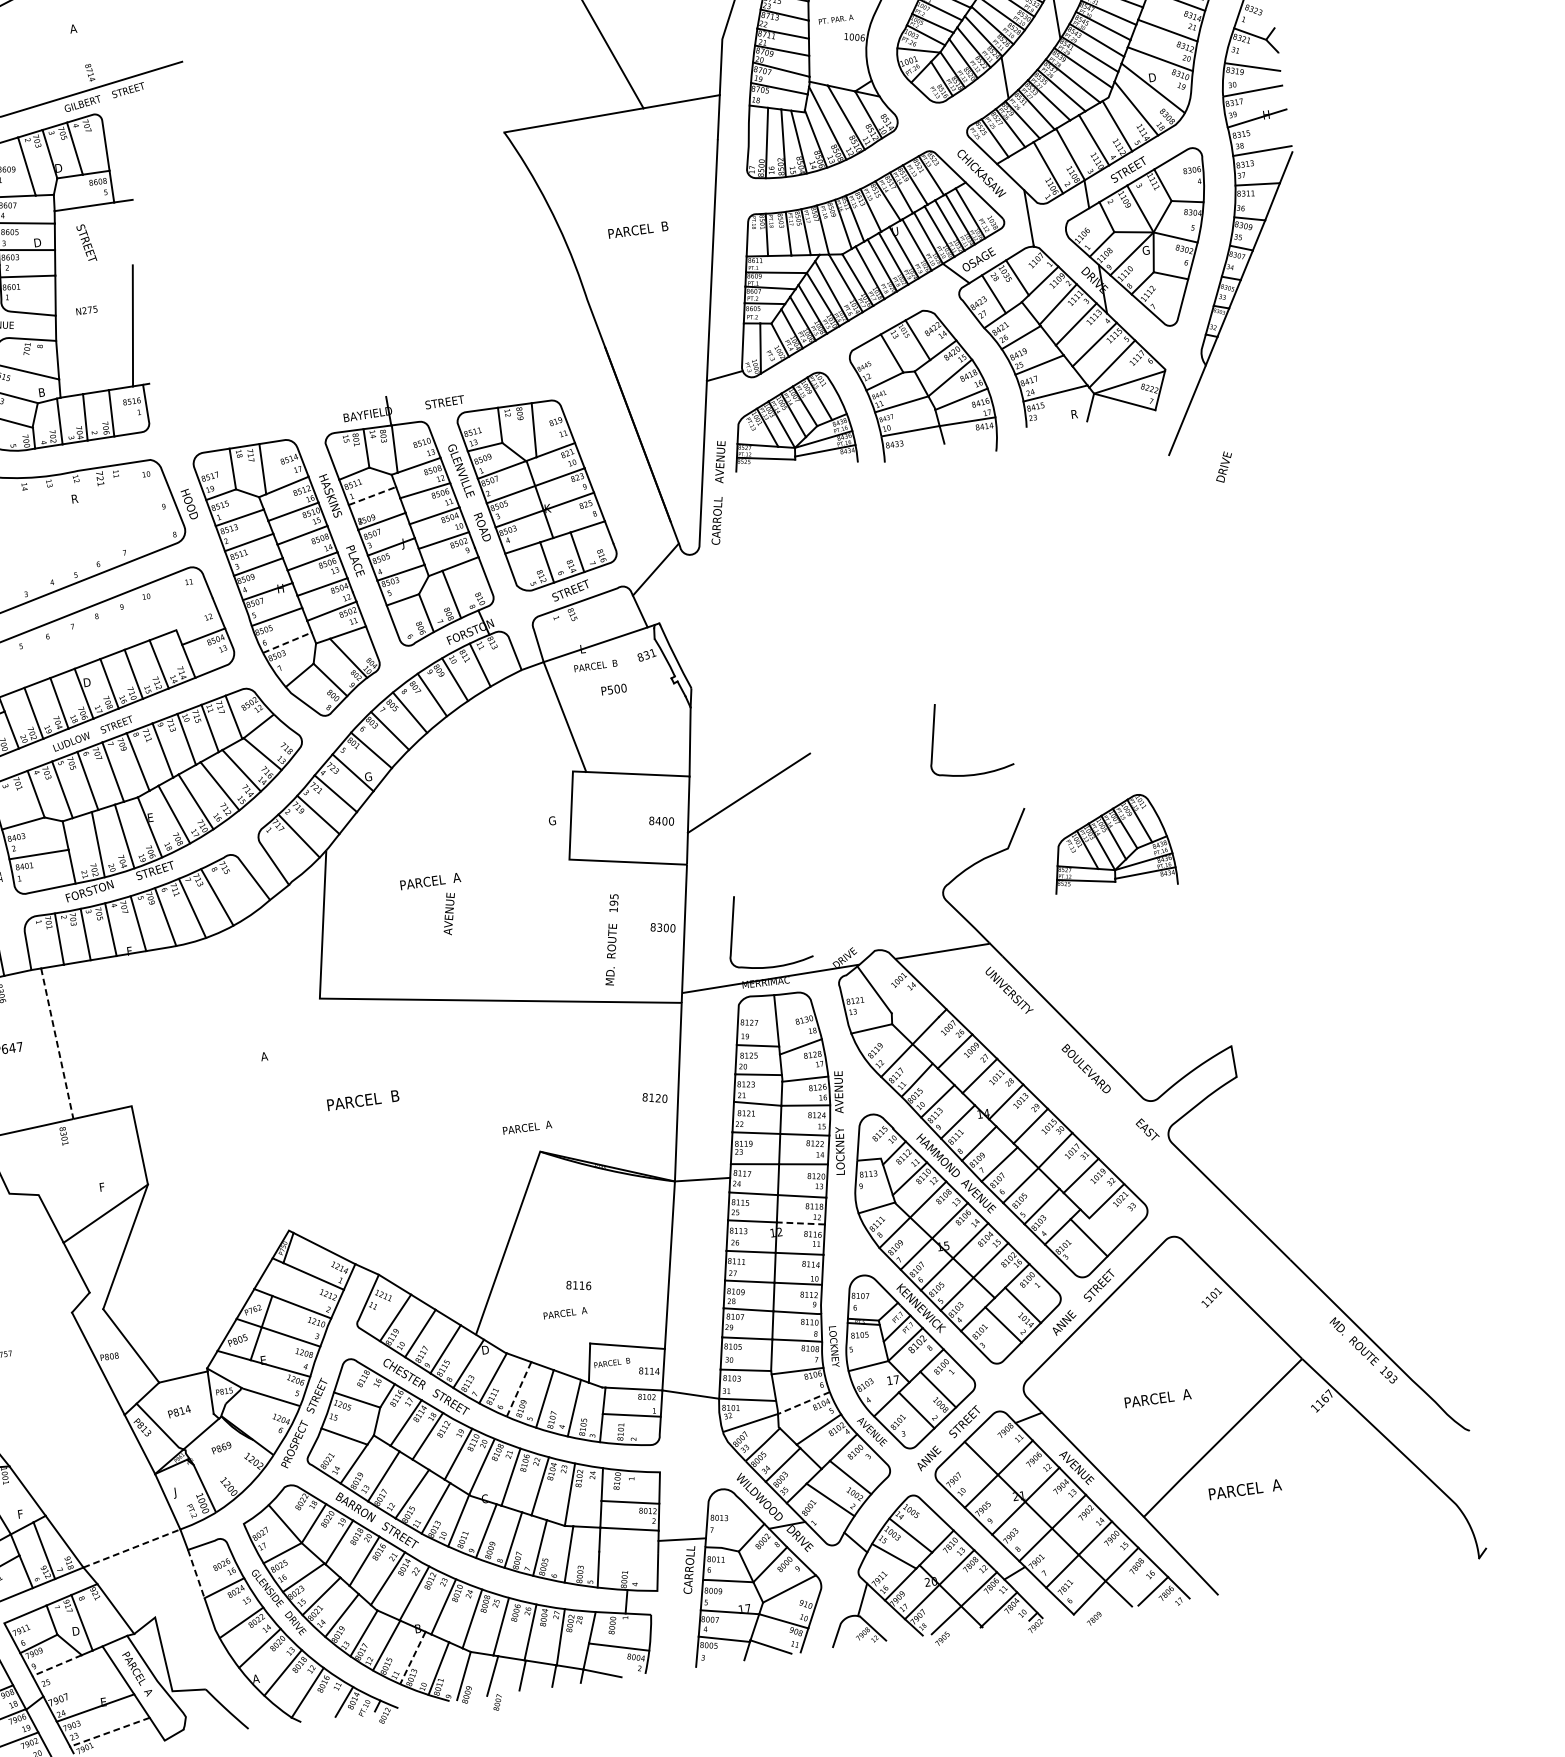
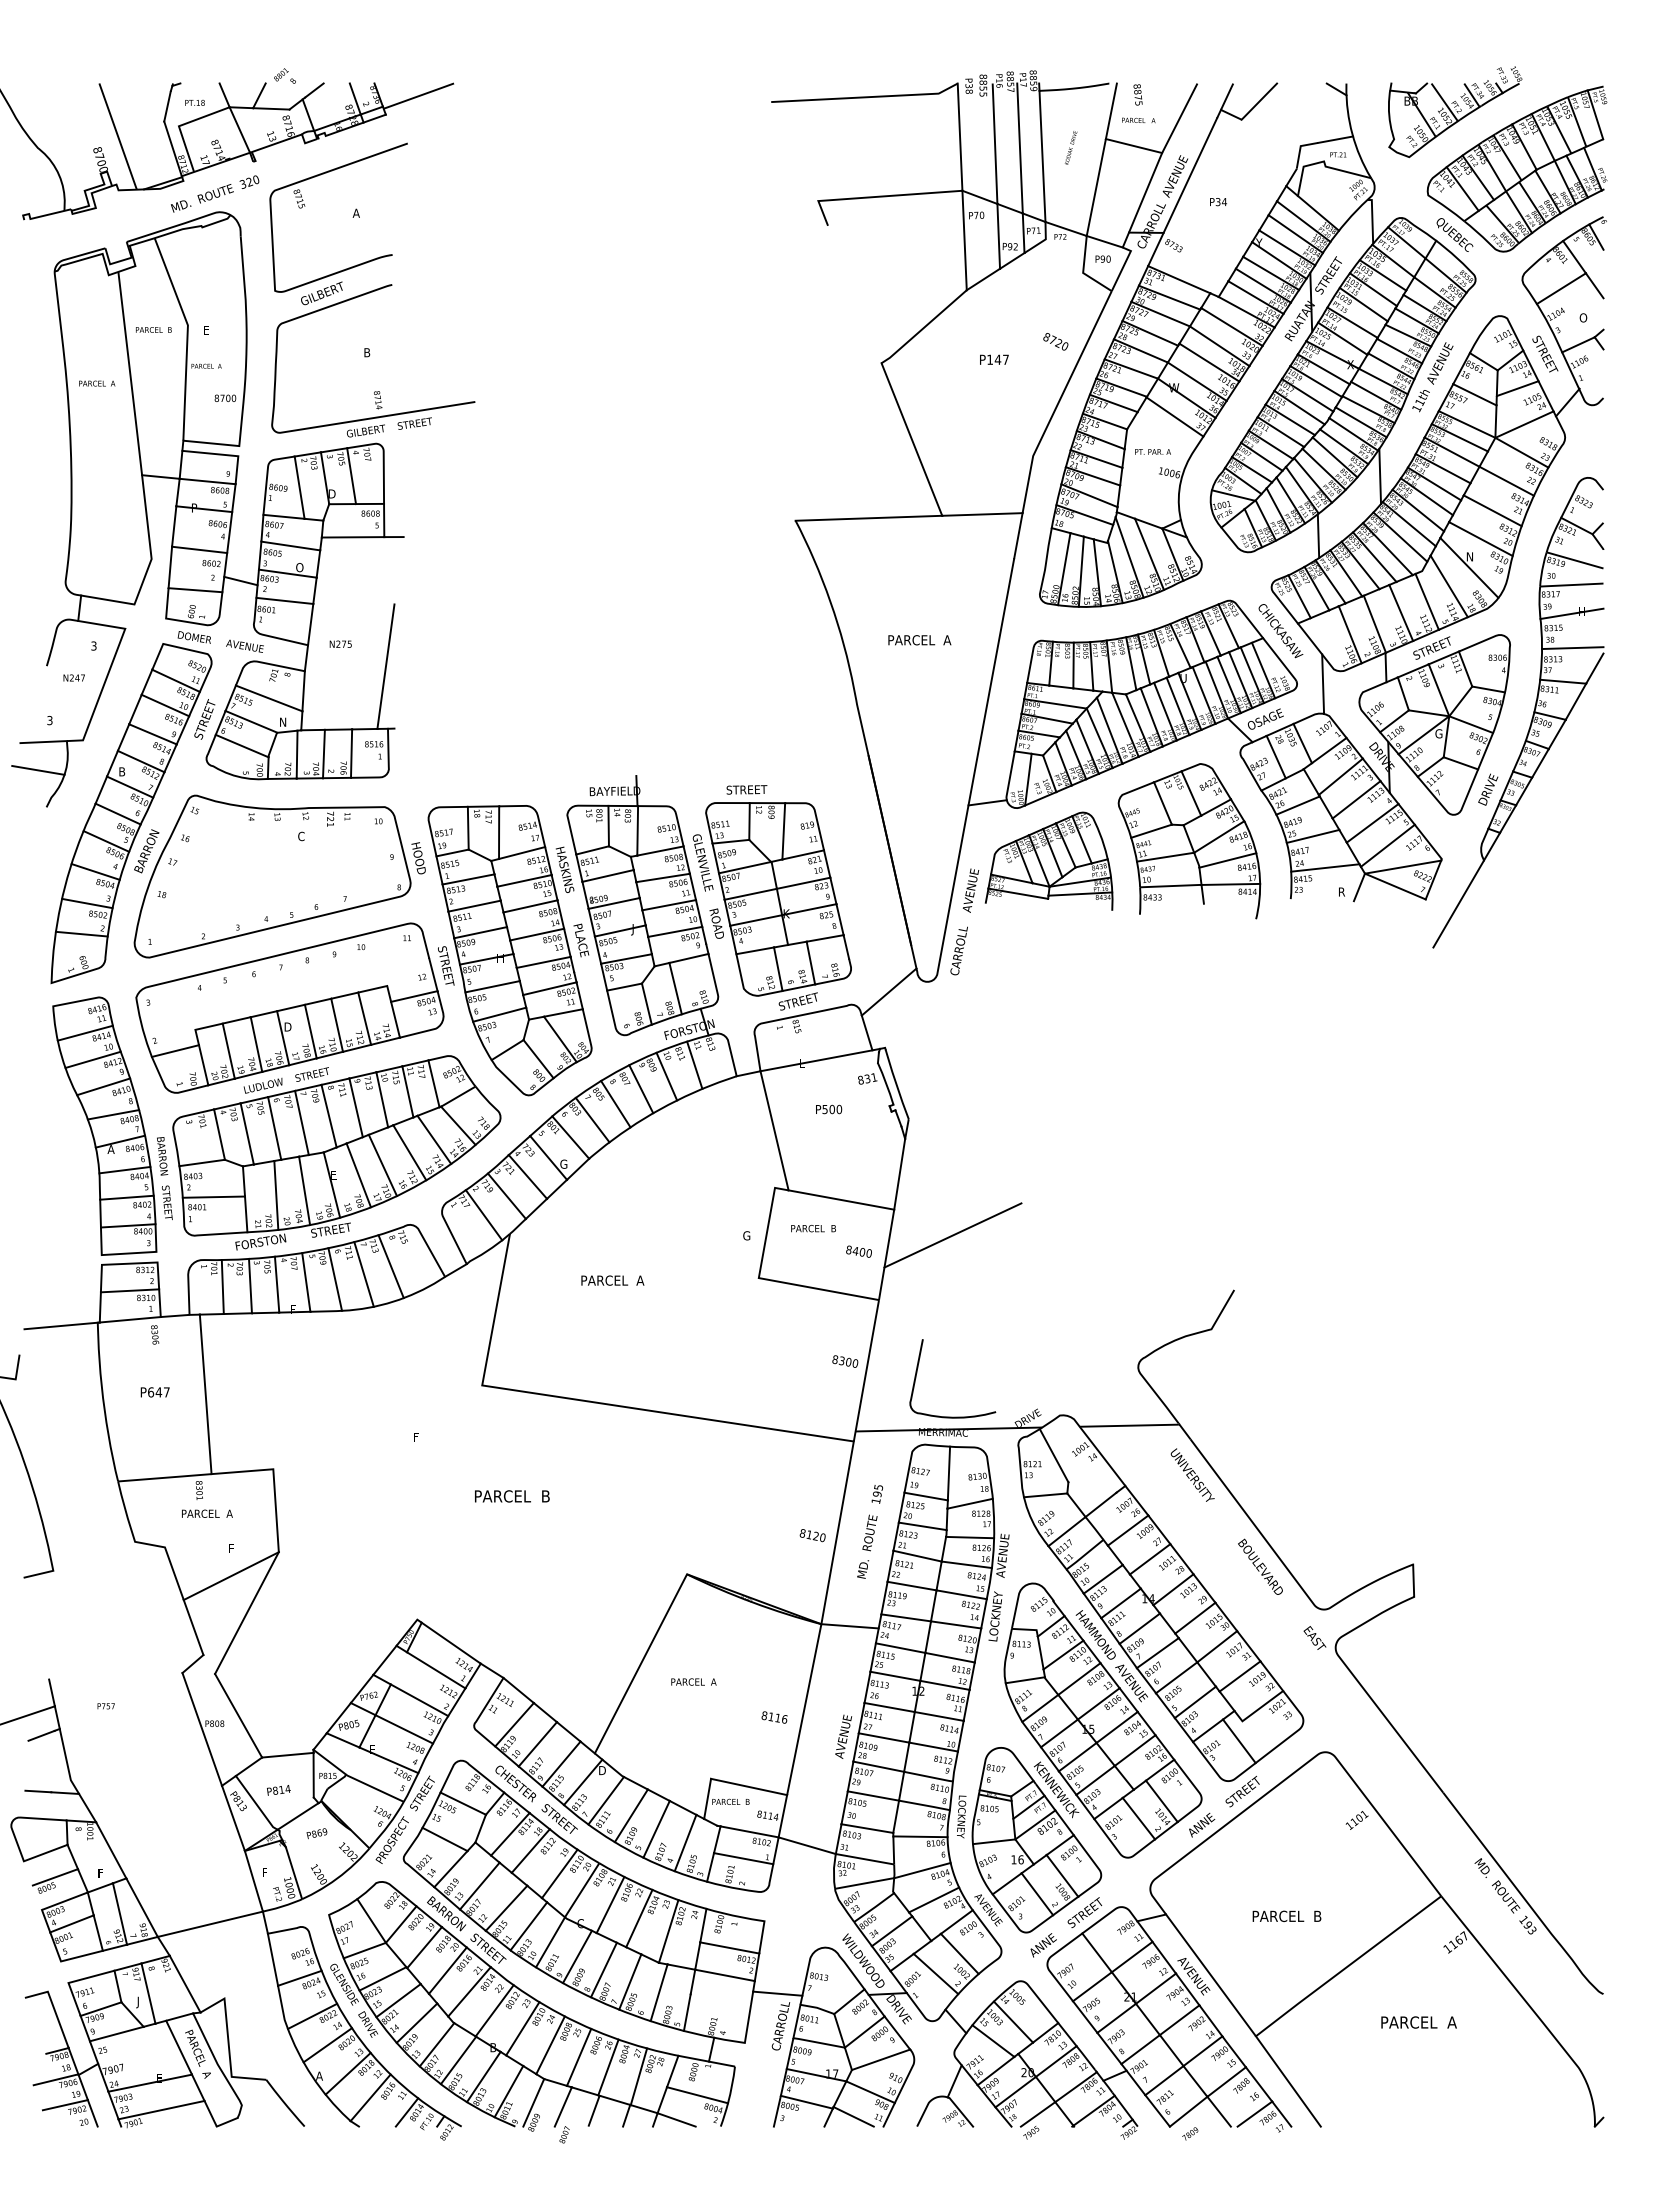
text: (72, 28) -> (366, 352), A -> B
text: (1152, 77) -> (1470, 556), D -> N
text: (665, 226) -> (947, 640), PARCEL  B -> PARCEL  A
text: (37, 242) -> (299, 567), D -> O
text: (86, 242) -> (446, 965), moved
text: (42, 391) -> (283, 721), B -> N
text: (444, 402) -> (746, 789), moved
text: (1224, 466) -> (1488, 789), moved
line: (372, 495) -> (608, 875), dashed -> solid
text: (74, 498) -> (301, 836), R -> C
line: (288, 642) -> (500, 1014), dashed -> solid
text: (595, 665) -> (813, 1228), moved
curve: (934, 737) -> (1151, 1204), removed
part: (1110, 845) -> (1317, 1340), removed
text: (449, 913) -> (843, 1736), moved
text: (611, 939) -> (869, 1531), moved
line: (57, 1043) -> (205, 1394), dashed -> solid
text: (263, 1056) -> (416, 1436), A -> F
text: (527, 1127) -> (207, 1513), moved
line: (800, 1223) -> (944, 1685), dashed -> solid
text: (578, 1285) -> (774, 1717), moved
text: (564, 1312) -> (693, 1681), moved
text: (895, 1379) -> (1020, 1859), 17 -> 16
line: (519, 1389) -> (631, 1815), dashed -> solid
text: (1186, 1393) -> (1317, 1915), PARCEL  A -> PARCEL  B
line: (803, 1403) -> (921, 1870), dashed -> solid
text: (1244, 1489) -> (1418, 2022), moved
text: (175, 1493) -> (263, 1873), J -> F
line: (132, 1548) -> (210, 1924), dashed -> solid
line: (195, 1573) -> (272, 1959), dashed -> solid
text: (75, 1632) -> (140, 2002), D -> J
line: (412, 1658) -> (483, 2077), dashed -> solid
line: (56, 1666) -> (116, 2034), dashed -> solid
line: (109, 1732) -> (161, 2110), dashed -> solid

